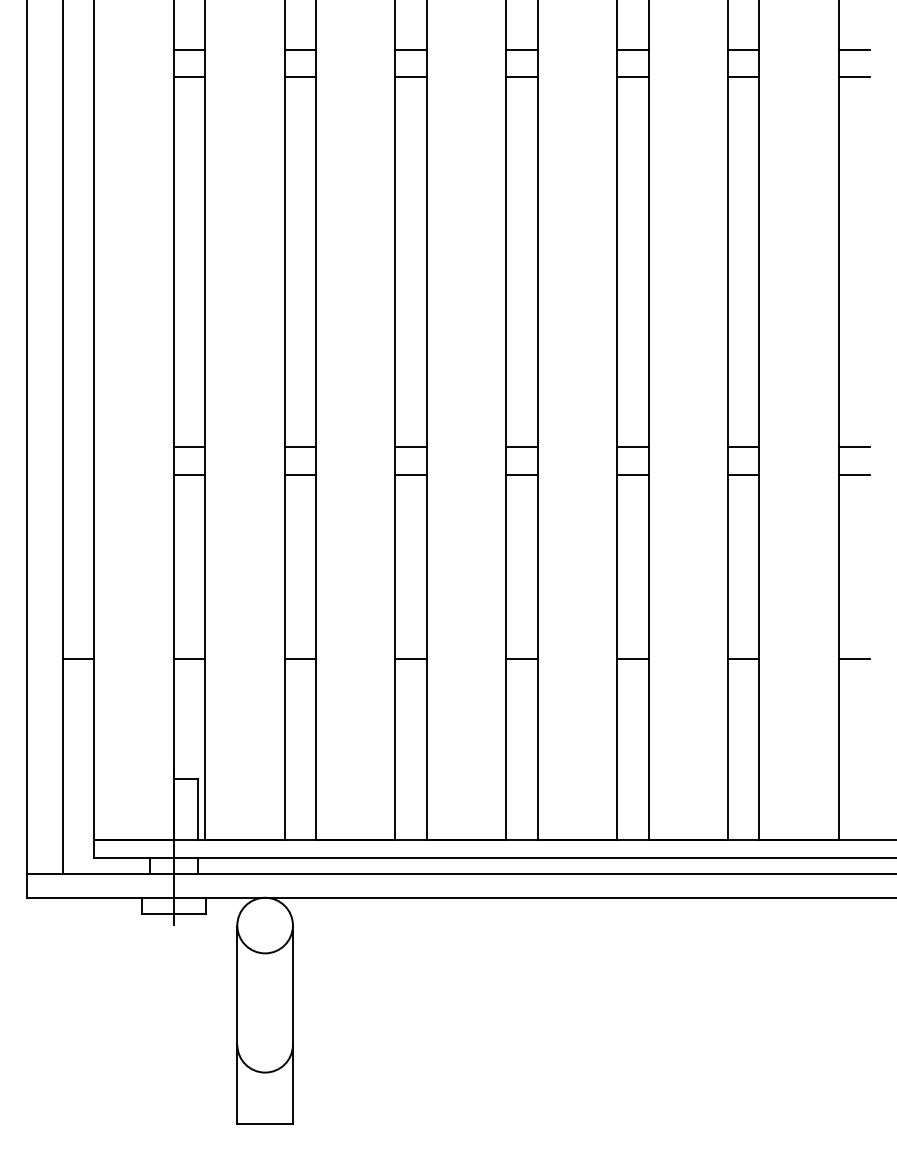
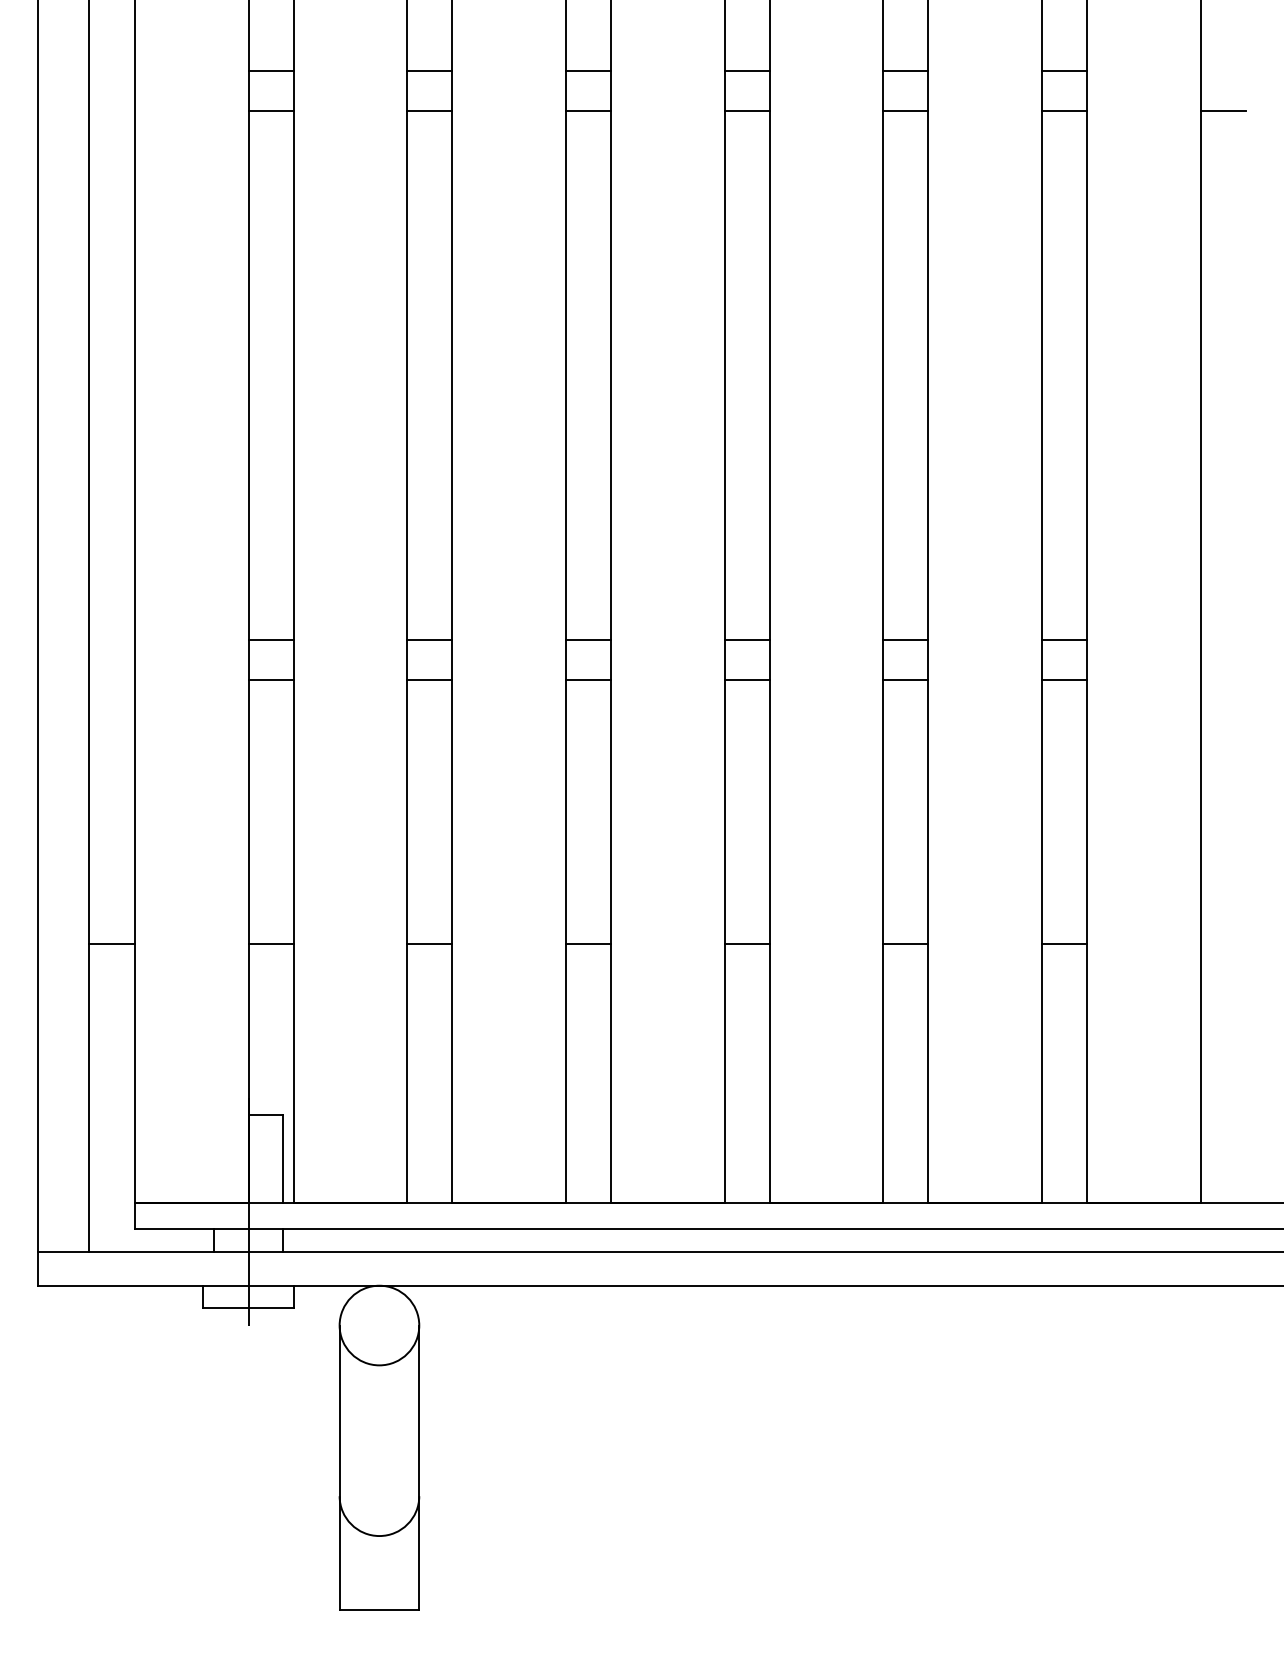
line: (854, 49) -> (1223, 71), removed
line: (854, 446) -> (1223, 639), removed
line: (854, 474) -> (1223, 679), removed
line: (854, 659) -> (1223, 944), removed

